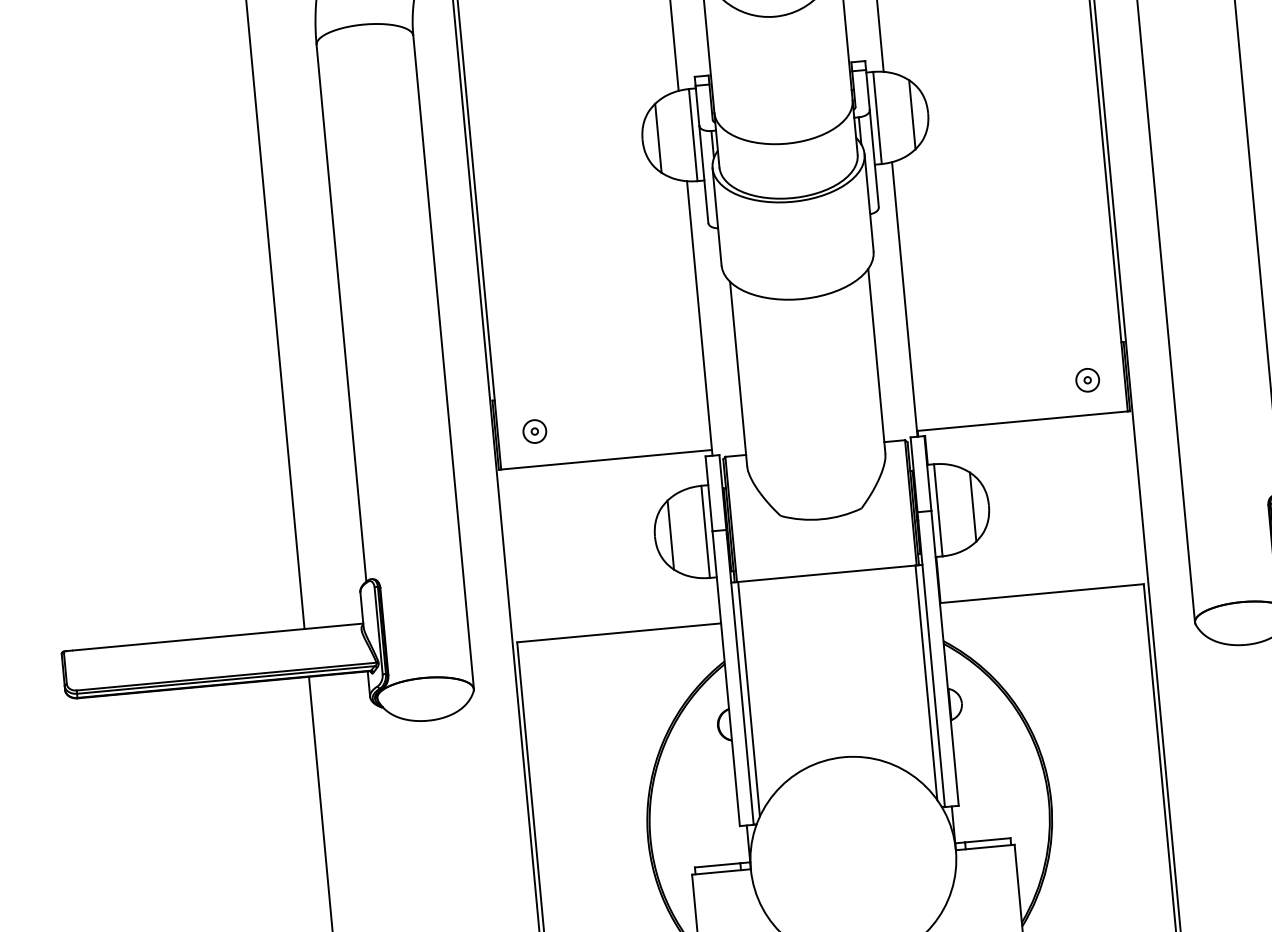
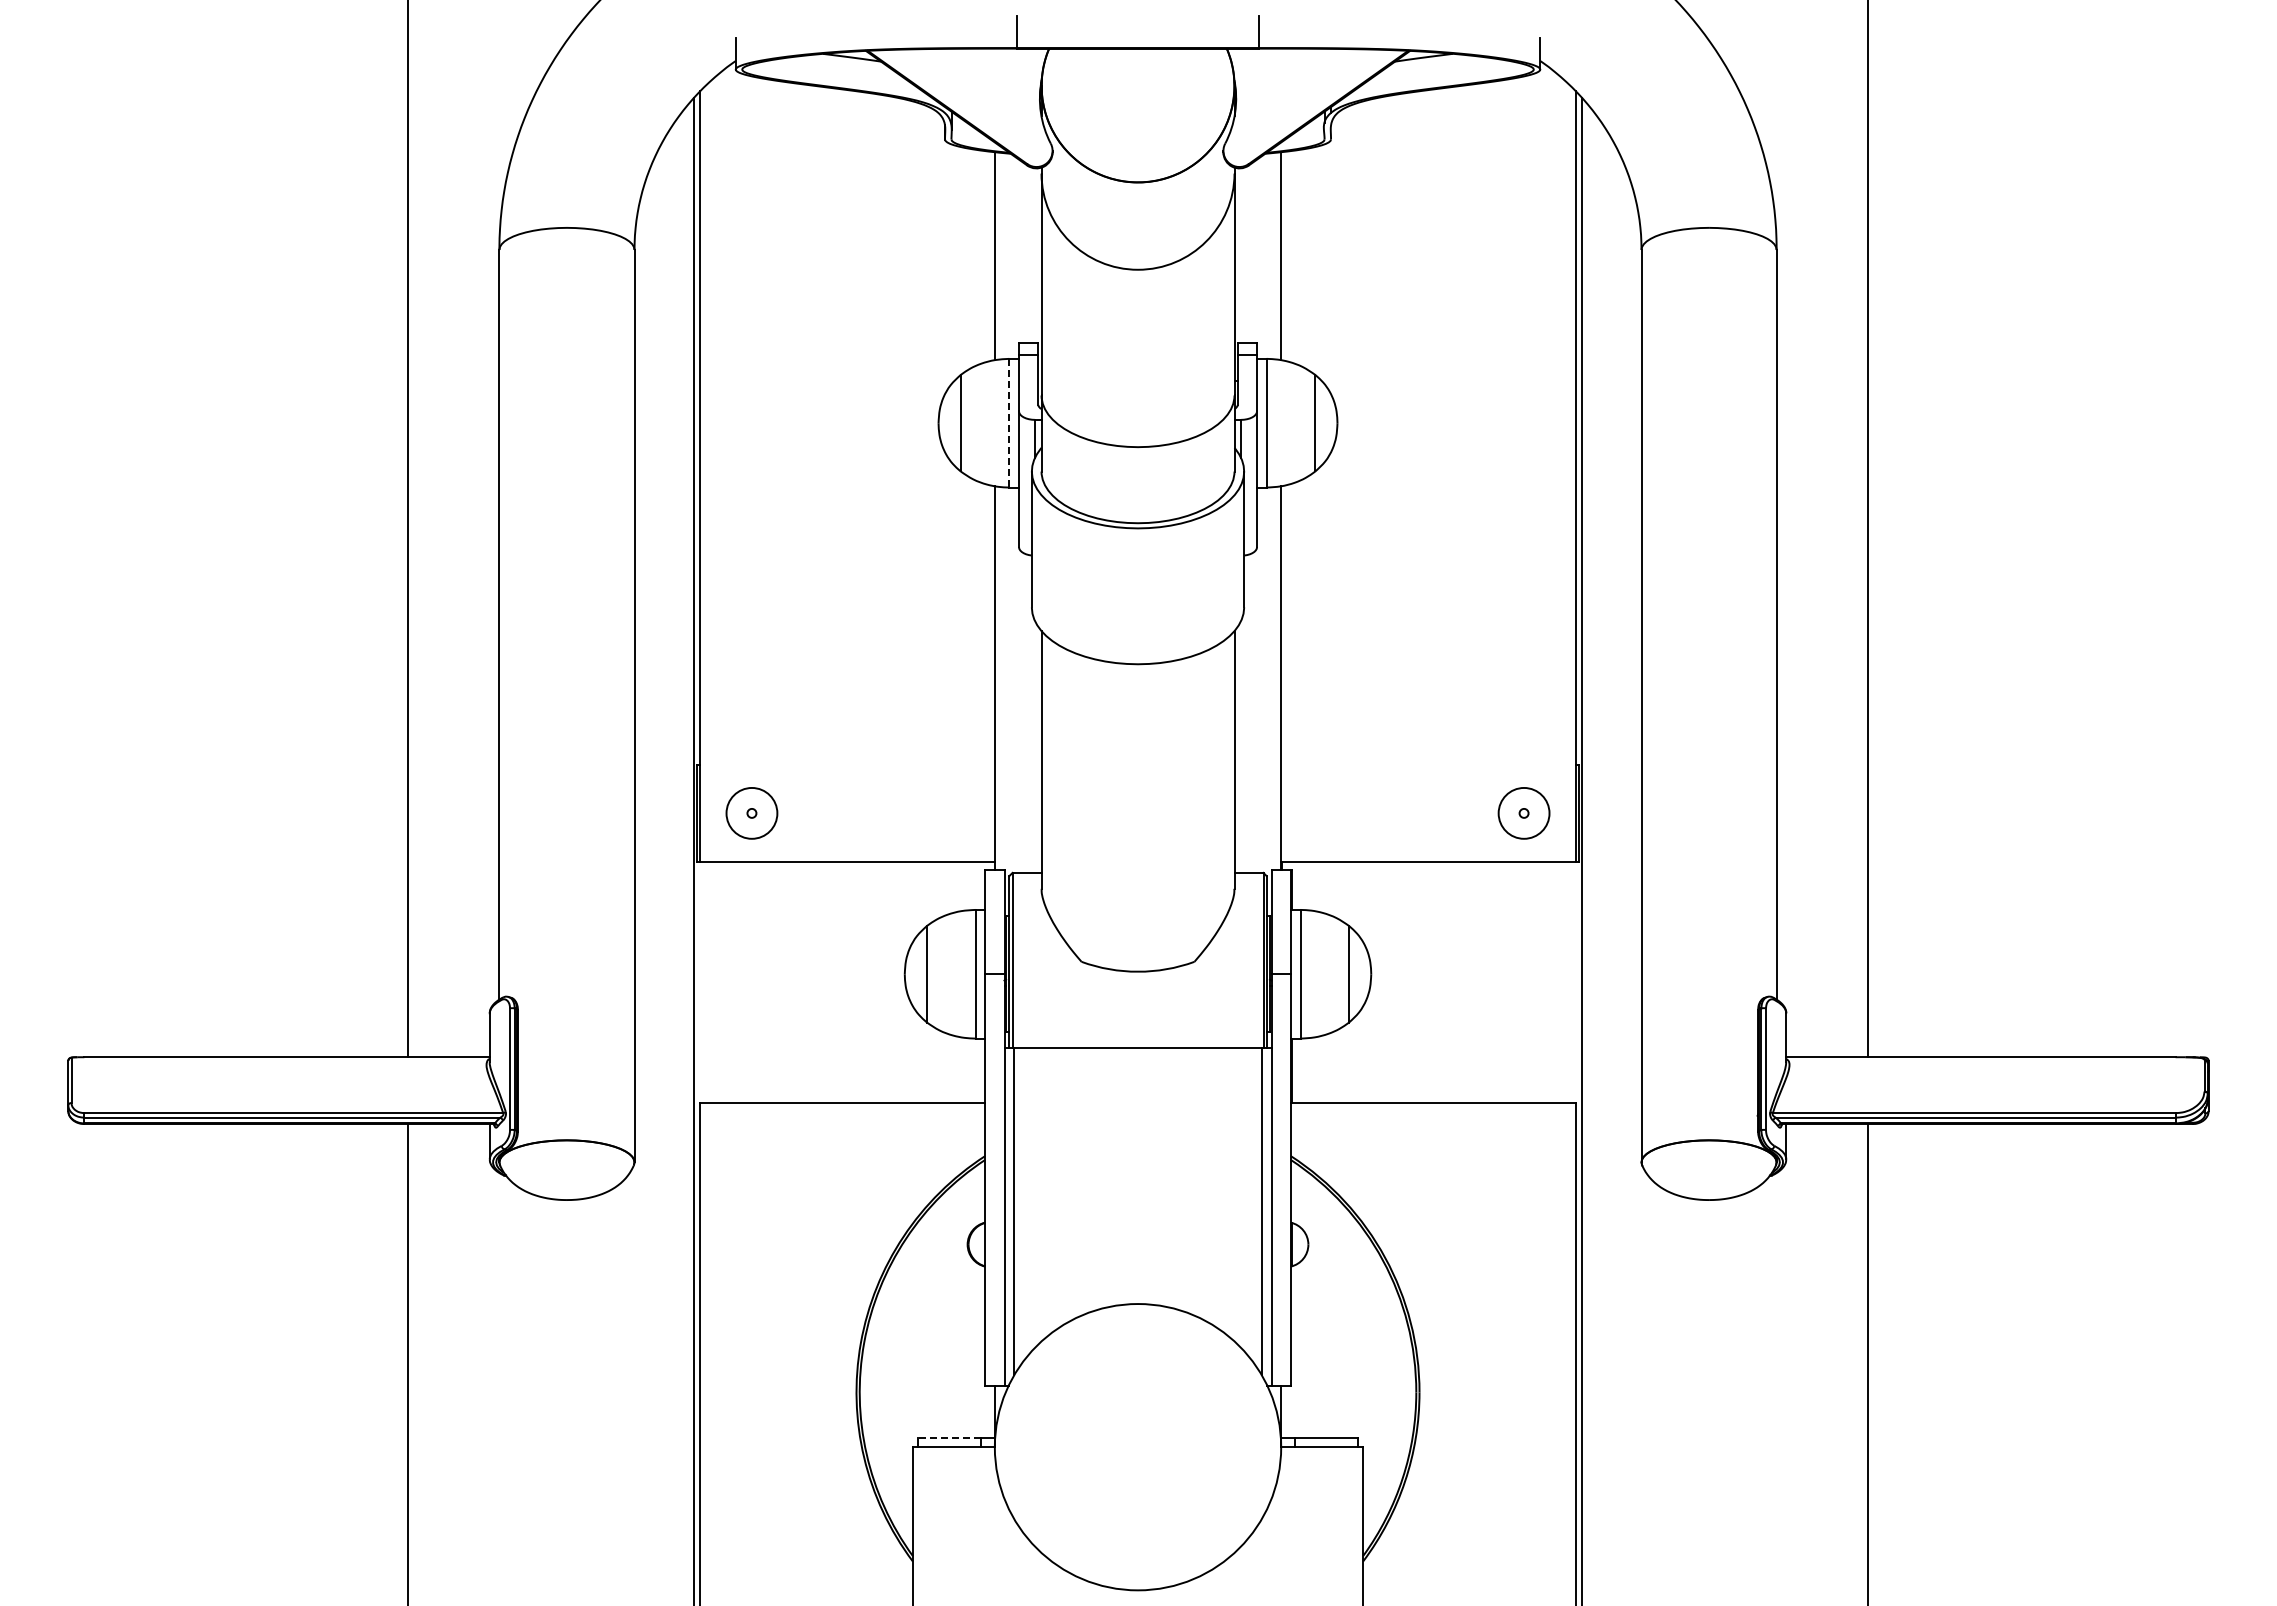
line: (693, 135) -> (1009, 423), solid -> dashed
circle: (1087, 380) -> (1523, 813), size x1.6
circle: (534, 431) -> (751, 813), size x1.6
line: (717, 865) -> (949, 1437), solid -> dashed

